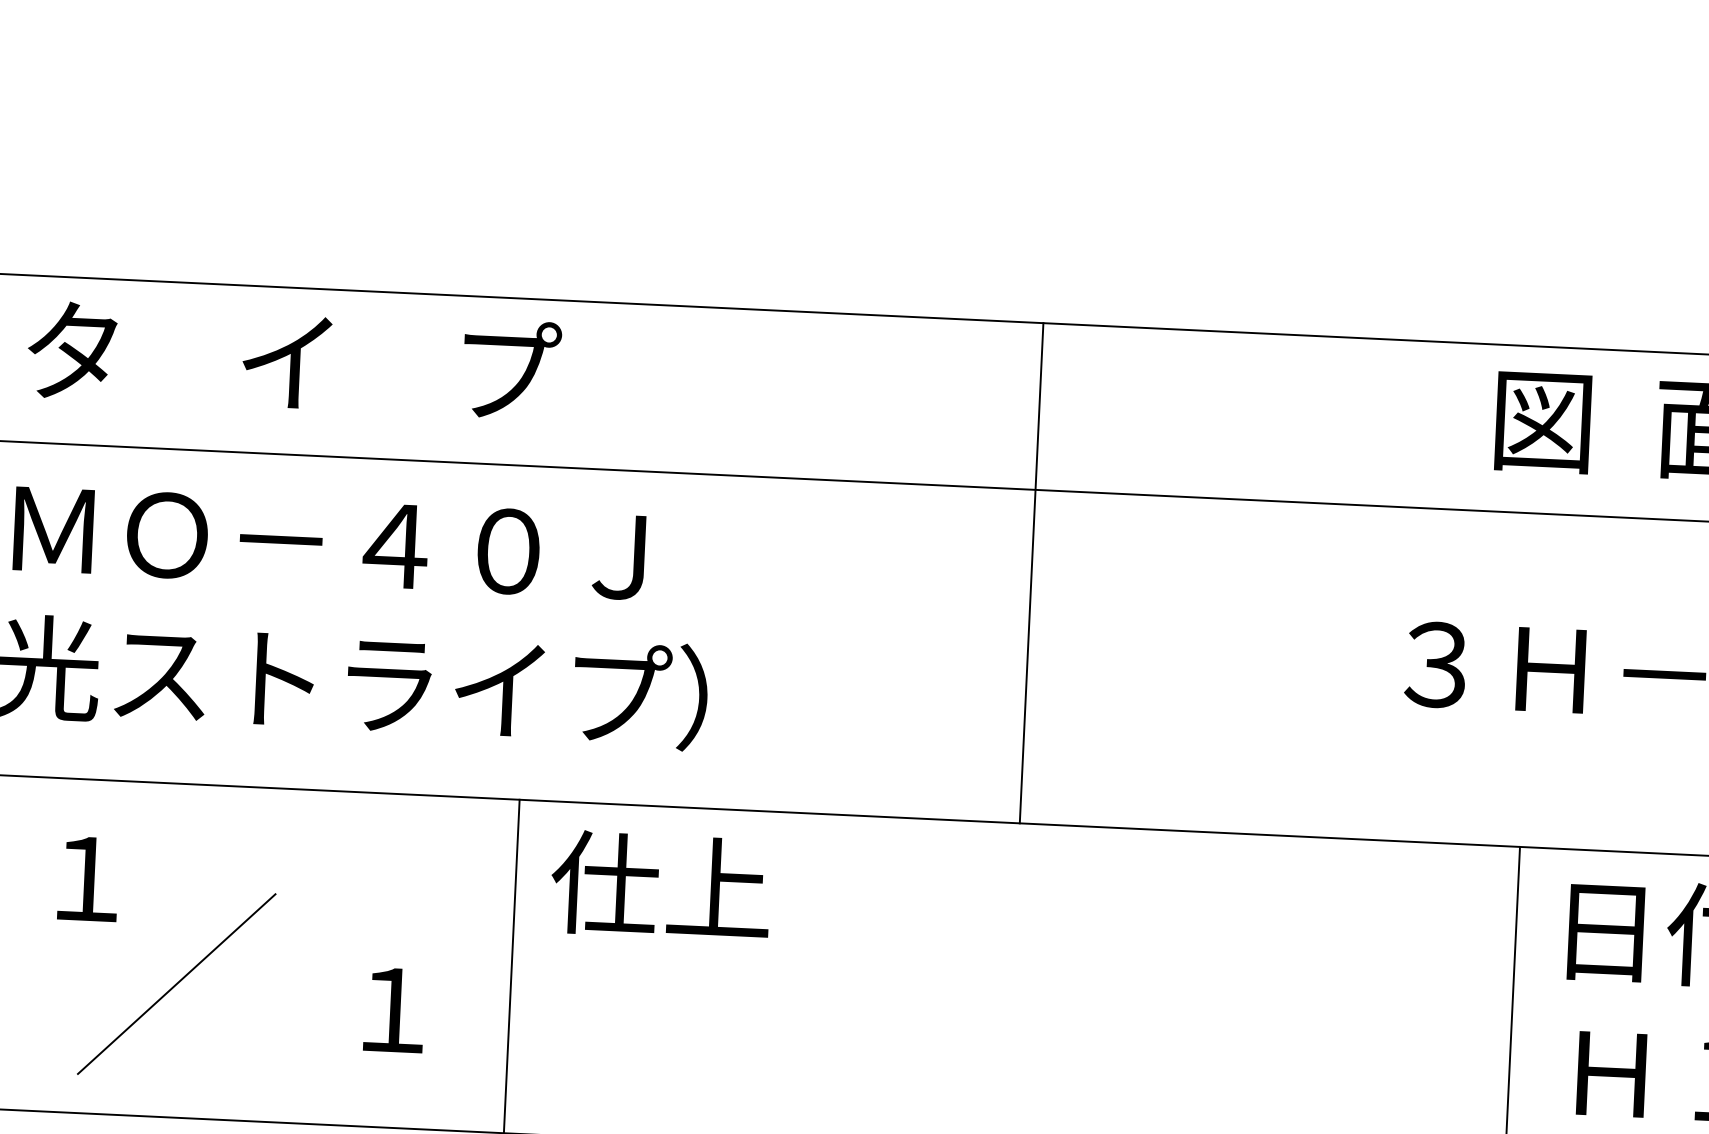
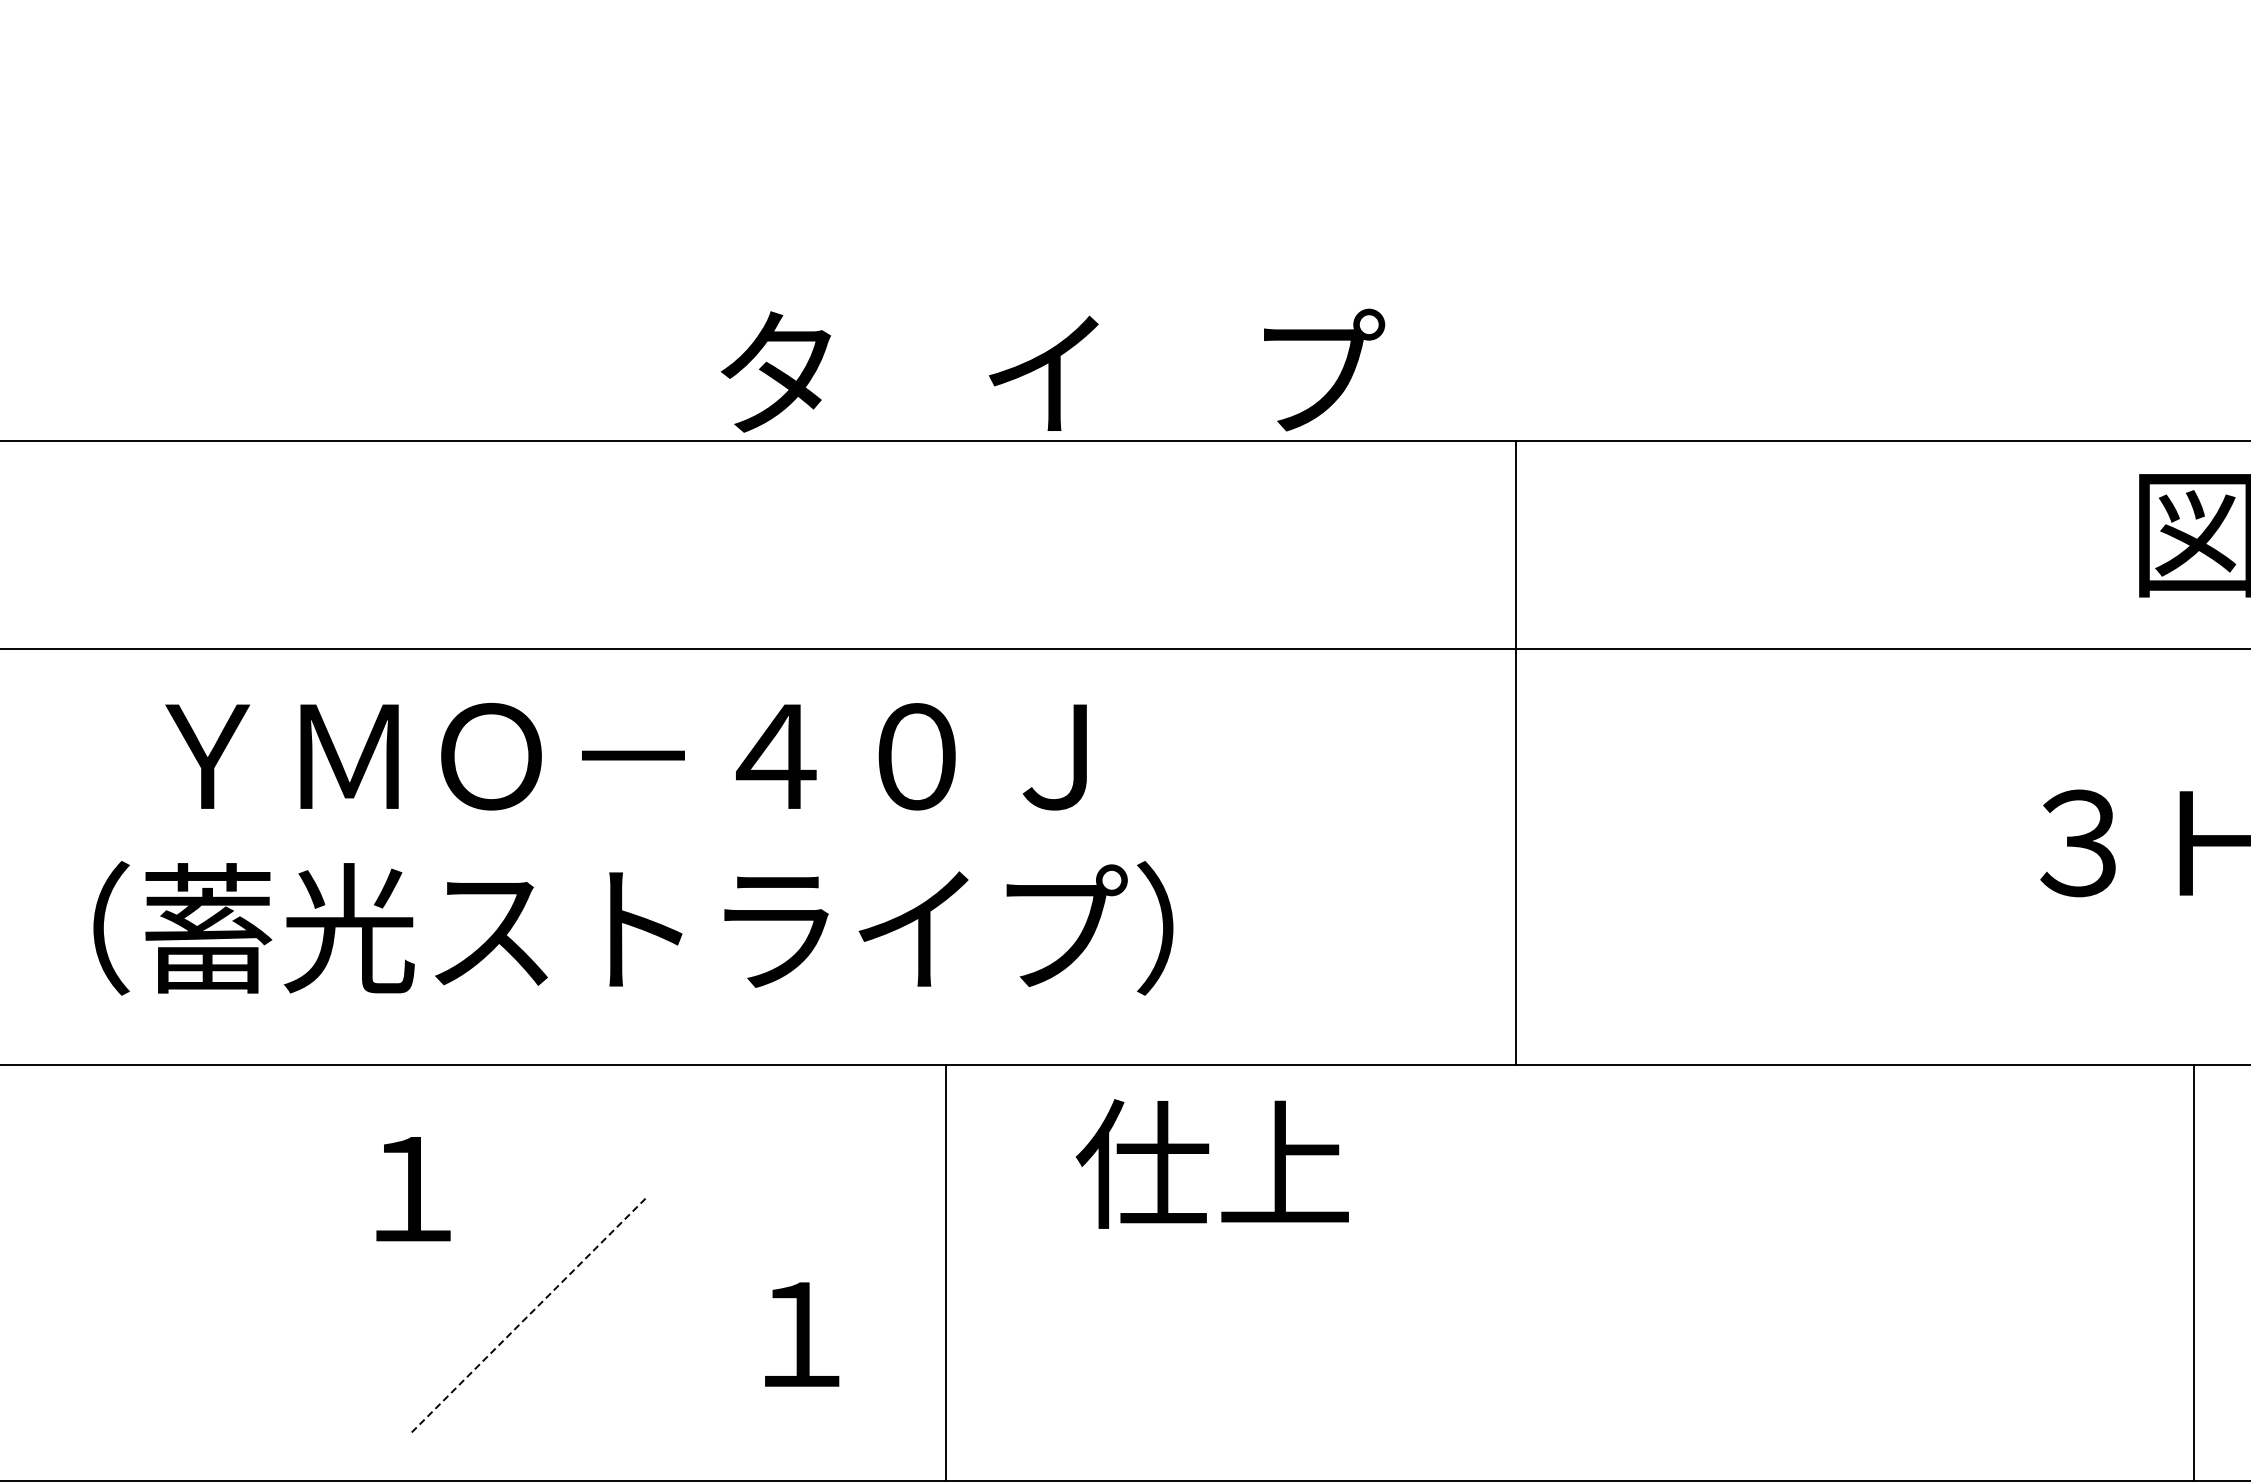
text: (293, 359) -> (1052, 370), moved
line: (1031, 572) -> (1515, 752), moved
text: (660, 885) -> (1211, 1163), moved
line: (176, 983) -> (529, 1314), solid -> dashed

